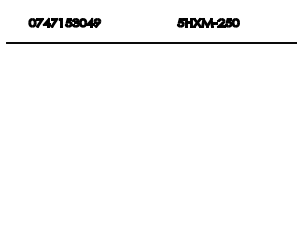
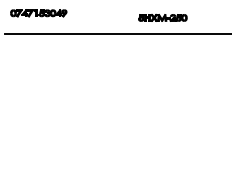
part: (64, 22) -> (38, 12), moved

